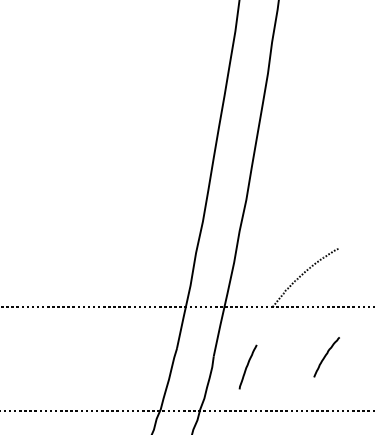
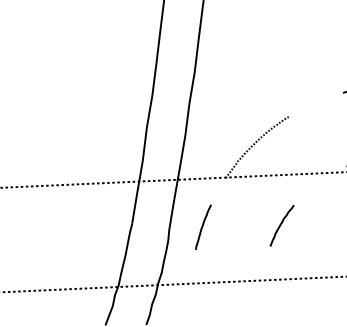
curve: (247, 366) -> (202, 226), moved

